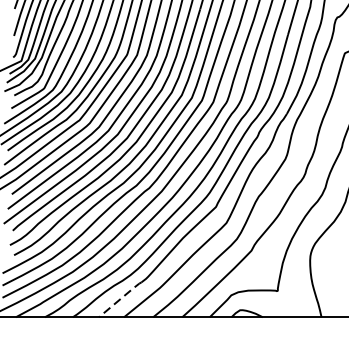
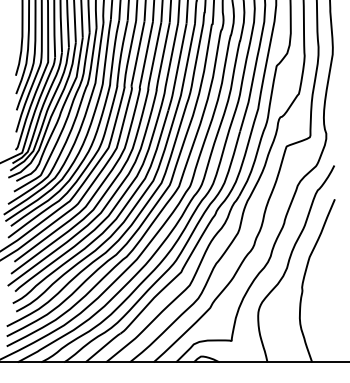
line: (120, 299) -> (103, 347), dashed -> solid

